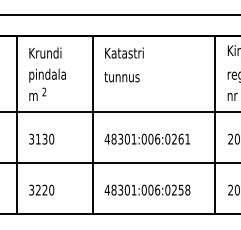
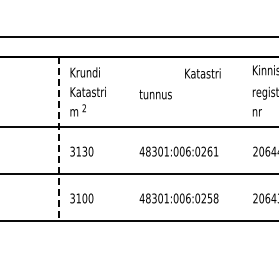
text: (124, 53) -> (202, 73), moved
text: (47, 74) -> (87, 92), pindala -> Katastri
line: (17, 124) -> (59, 138), solid -> dashed
line: (92, 124) -> (128, 138), removed
line: (215, 124) -> (241, 138), removed
text: (41, 190) -> (81, 198), 3220 -> 3100

